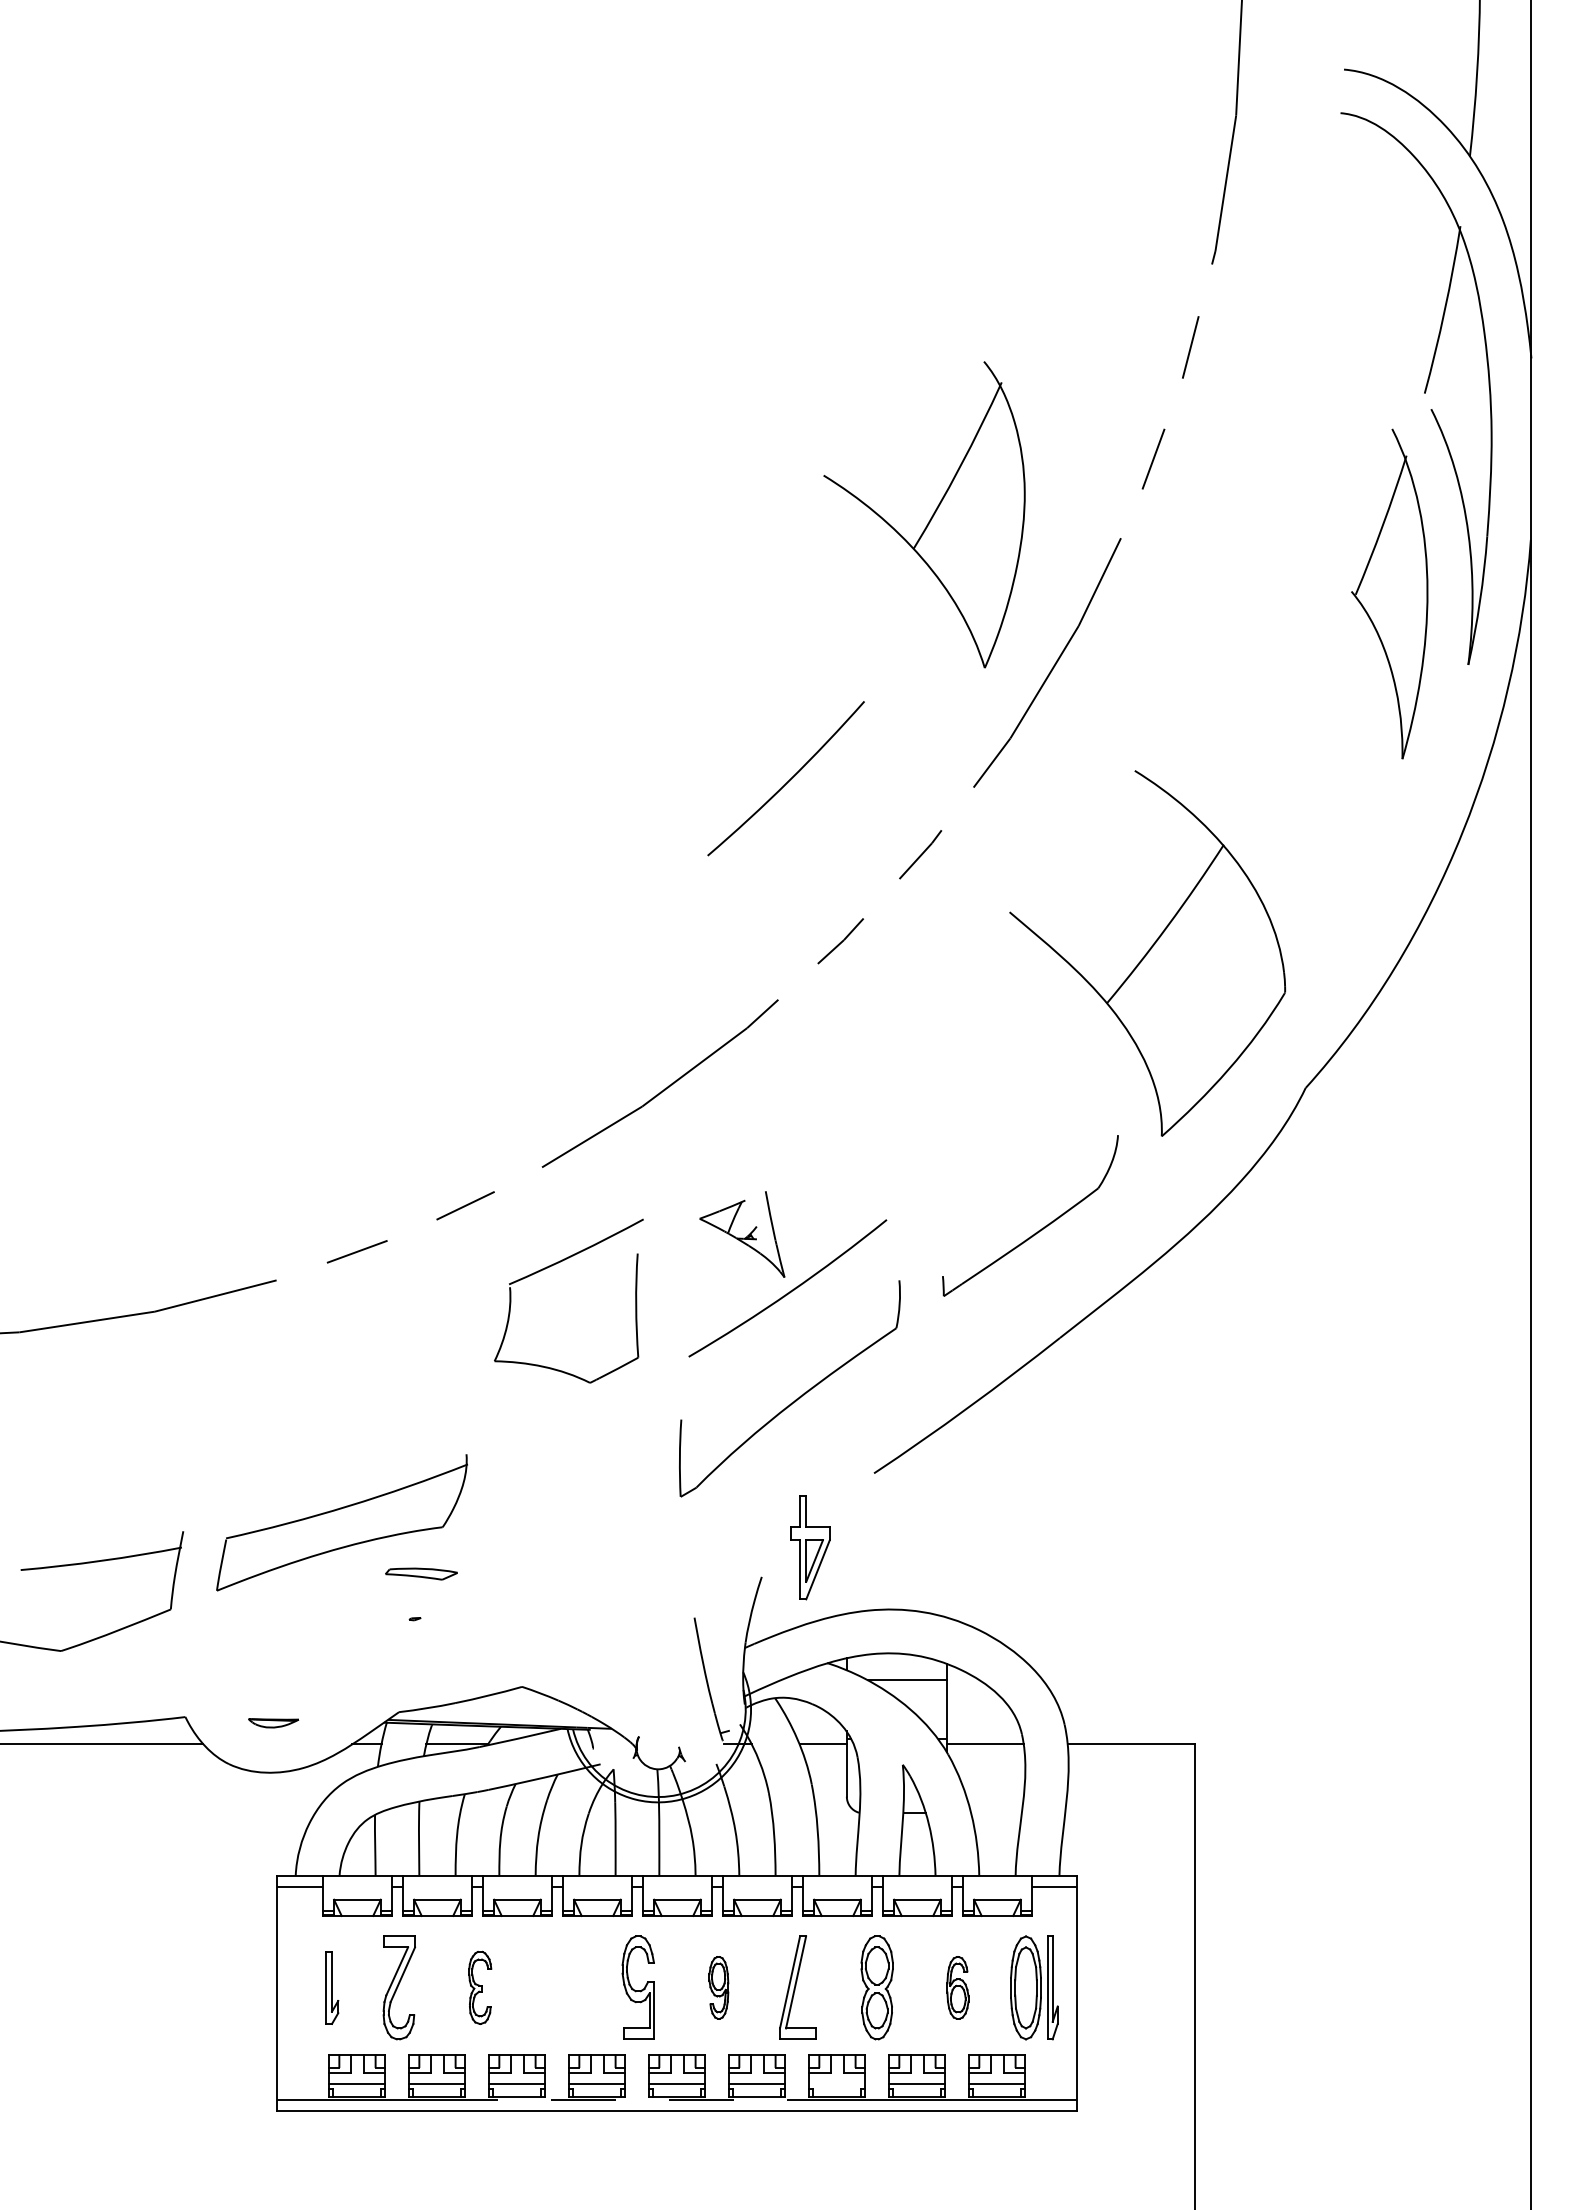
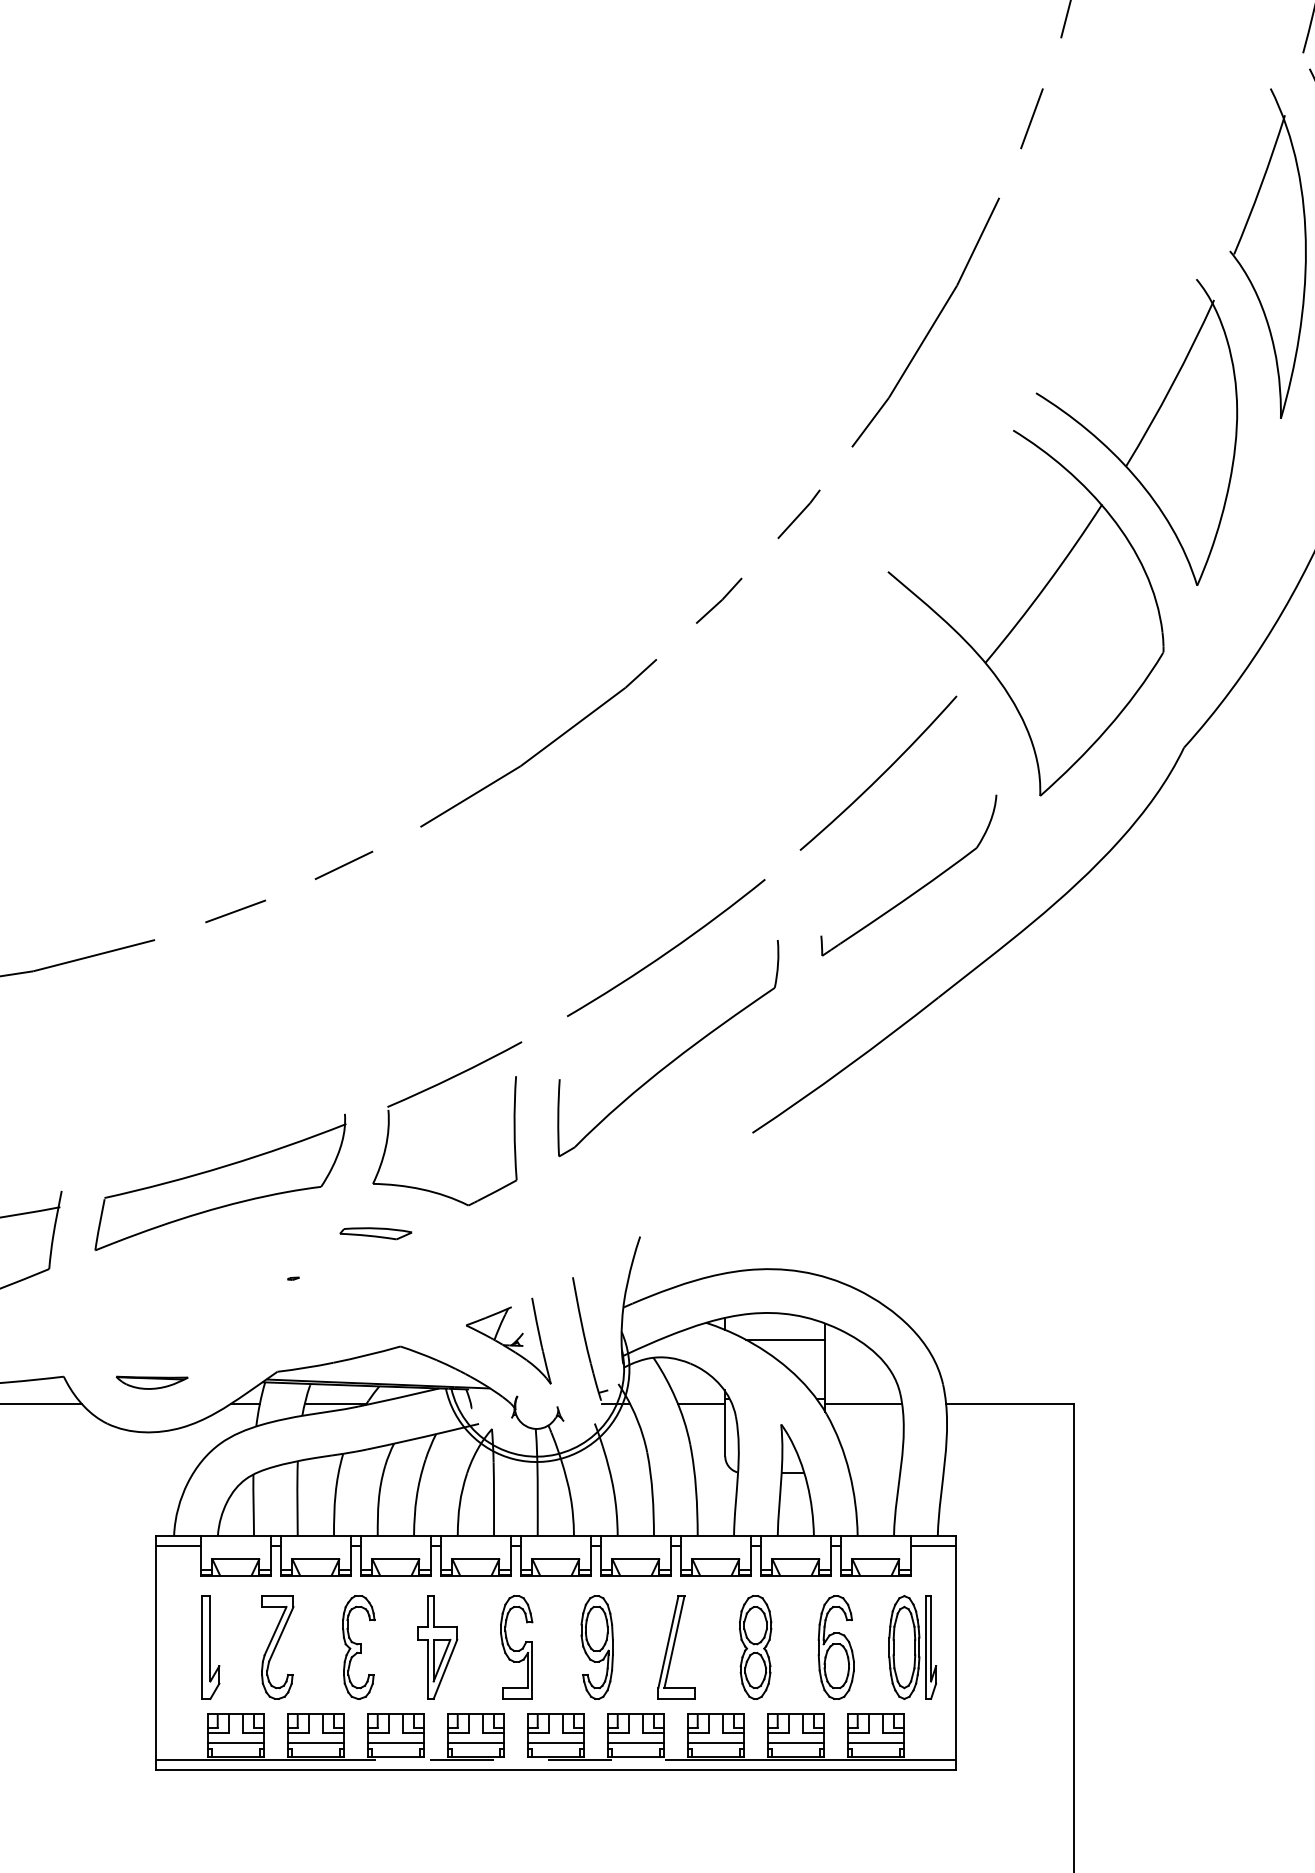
part: (929, 519) -> (1141, 437), moved
arc: (788, 780) -> (880, 775), moved
part: (742, 1234) -> (508, 1341), moved
part: (552, 1266) -> (430, 1089), moved
part: (810, 1547) -> (437, 1647), moved
part: (421, 1573) -> (375, 1233), moved
part: (273, 1723) -> (151, 1383), size x1.43
part: (331, 1987) -> (209, 1647), size x1.43
part: (479, 1987) -> (357, 1647), size x1.43
part: (718, 1987) -> (596, 1647), size x1.67
part: (957, 1987) -> (835, 1647), size x1.67
line: (837, 2083) -> (715, 1743), added

